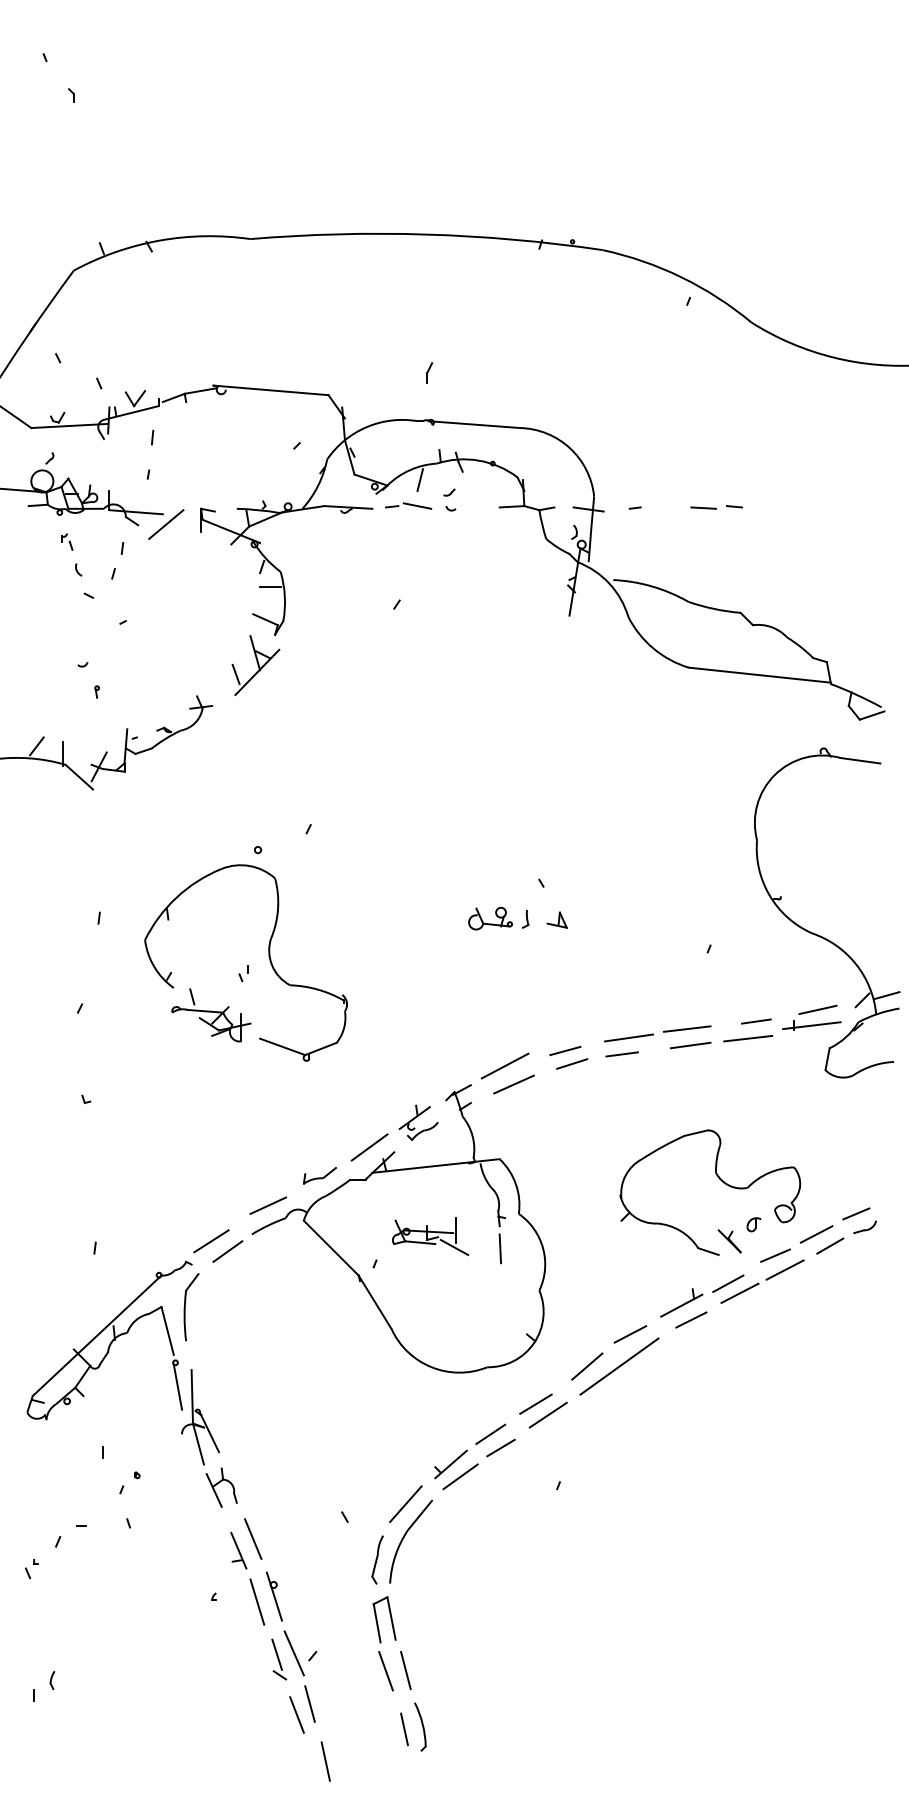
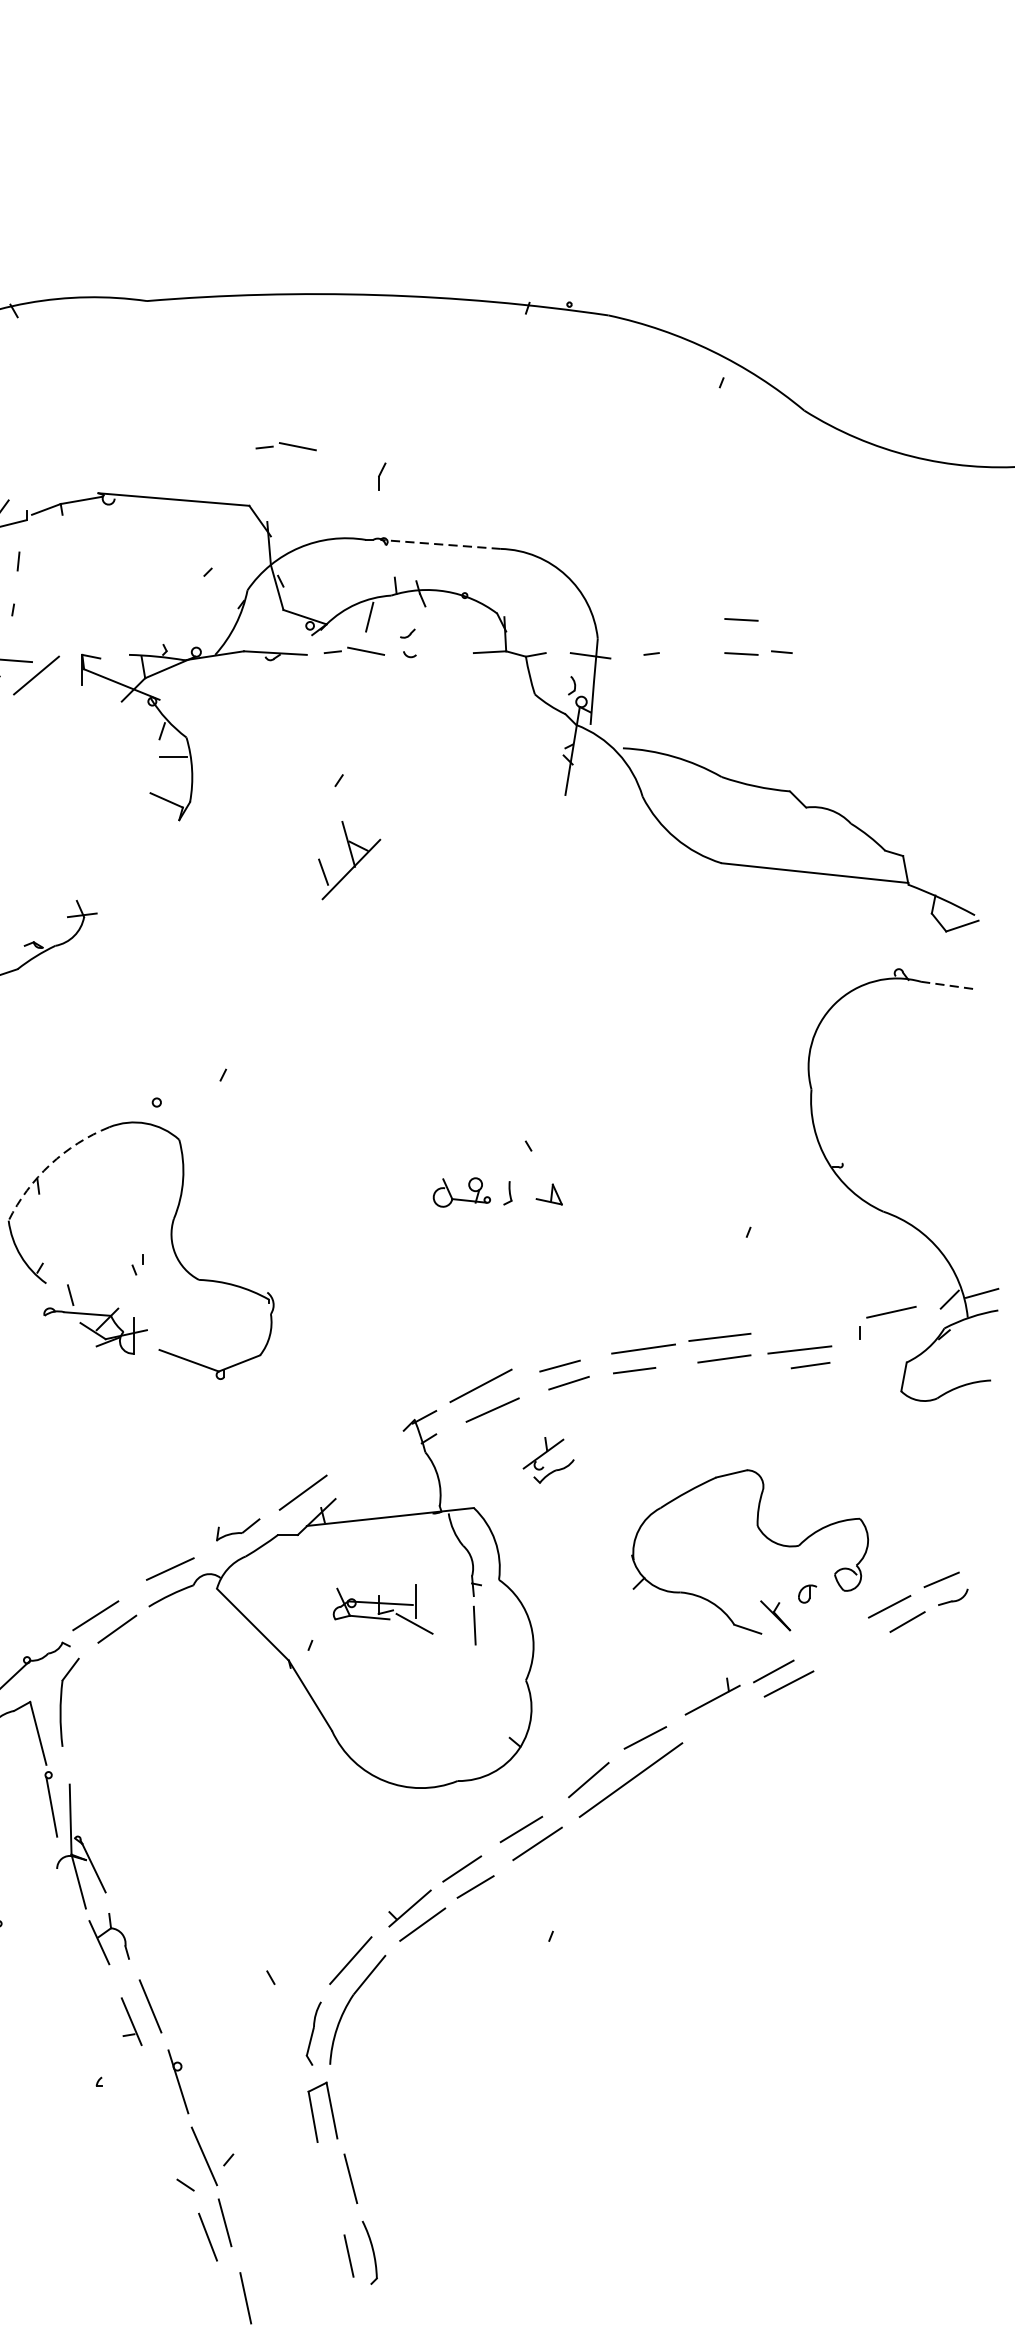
part: (356, 349) -> (286, 445), added
line: (474, 424) -> (440, 544), solid -> dashed
line: (703, 481) -> (741, 619), added
part: (255, 665) -> (349, 860), moved
line: (860, 760) -> (947, 985), solid -> dashed
arc: (176, 897) -> (49, 1164), solid -> dashed
line: (756, 1021) -> (810, 1365), moved
line: (811, 1025) -> (882, 1332), removed
part: (418, 1122) -> (548, 1459), moved
line: (775, 1255) -> (835, 1634), removed
line: (784, 1269) -> (847, 1652), removed
line: (691, 1319) -> (725, 1718), removed
line: (257, 1601) -> (156, 2088), removed
line: (276, 1654) -> (181, 2157), removed
line: (385, 1671) -> (324, 2180), removed

